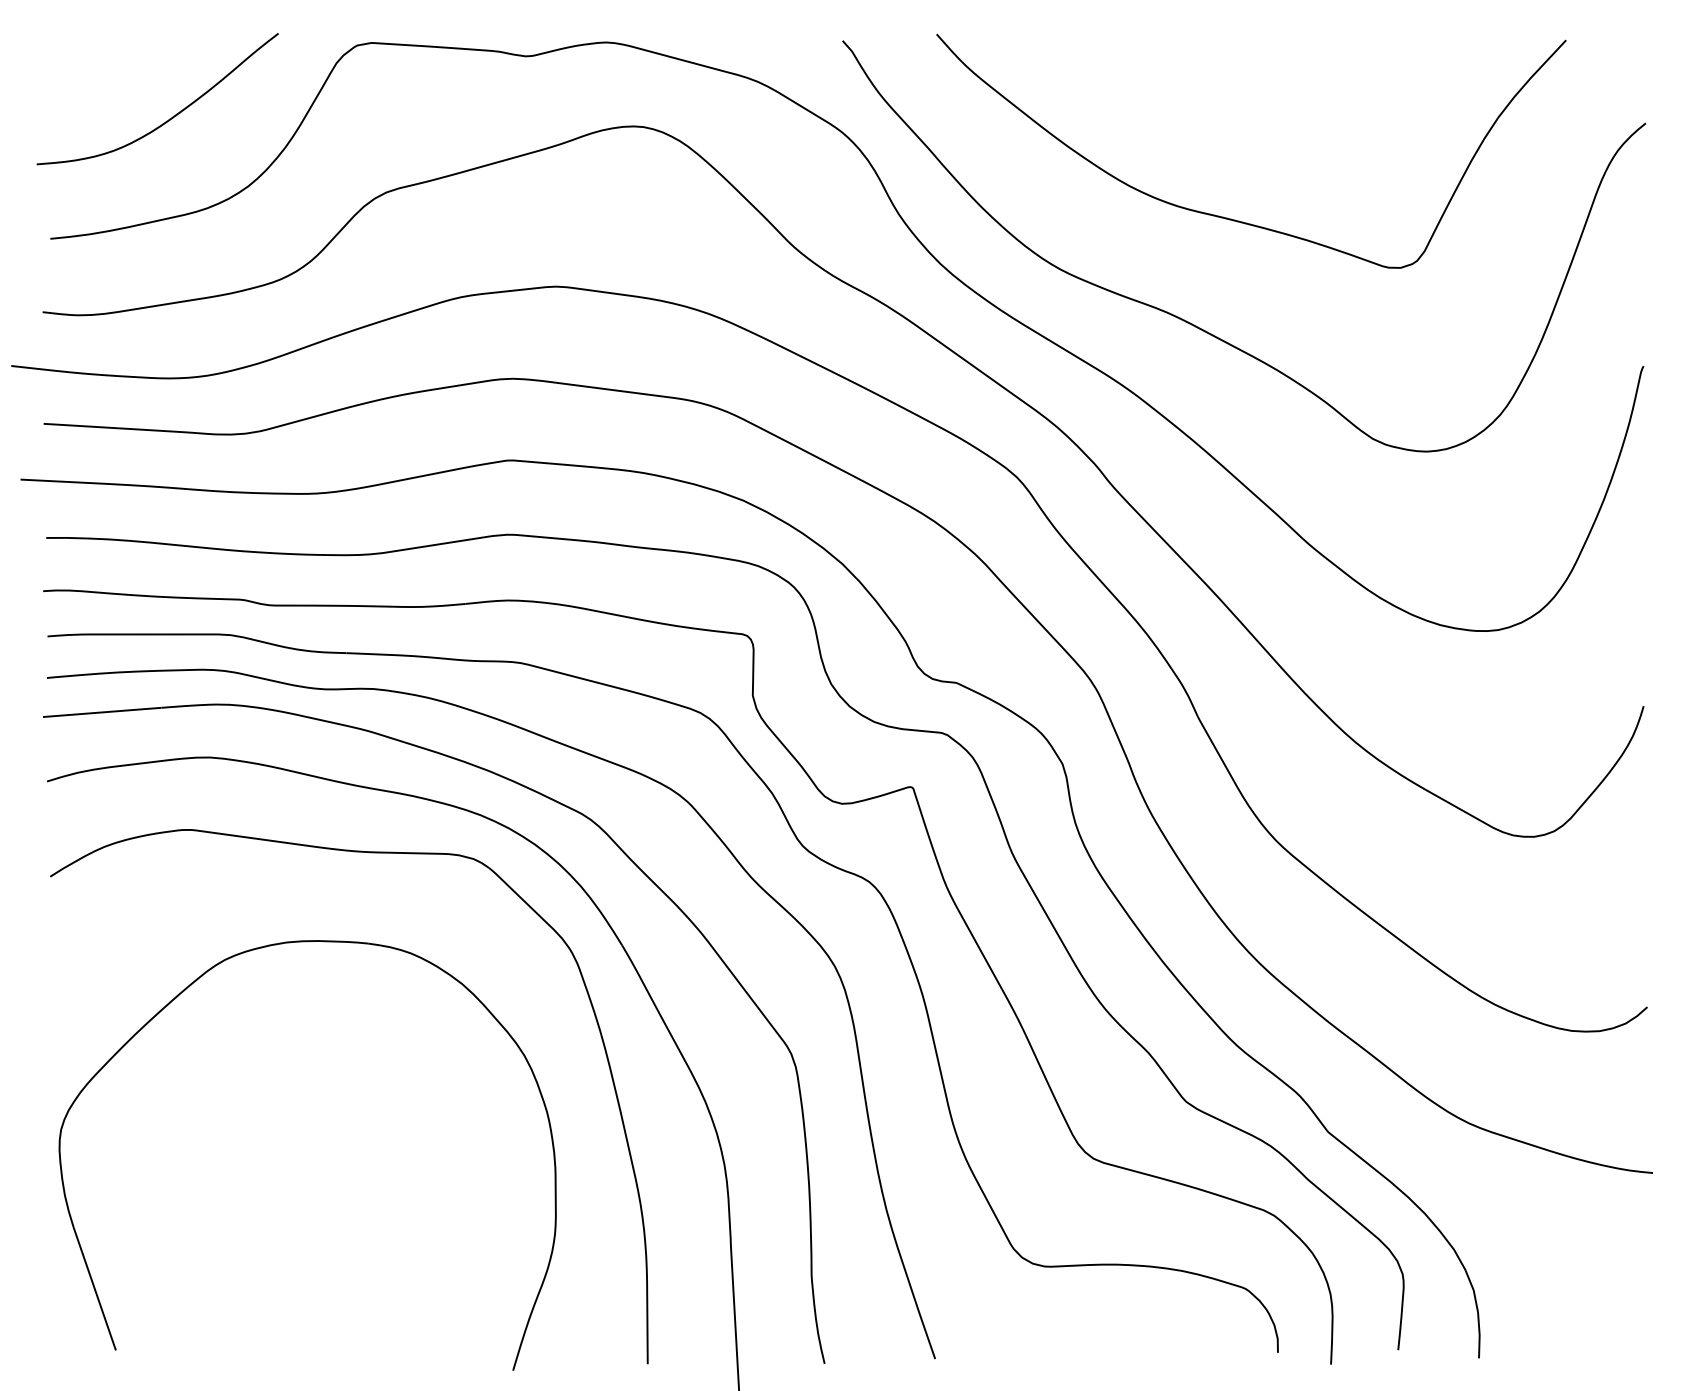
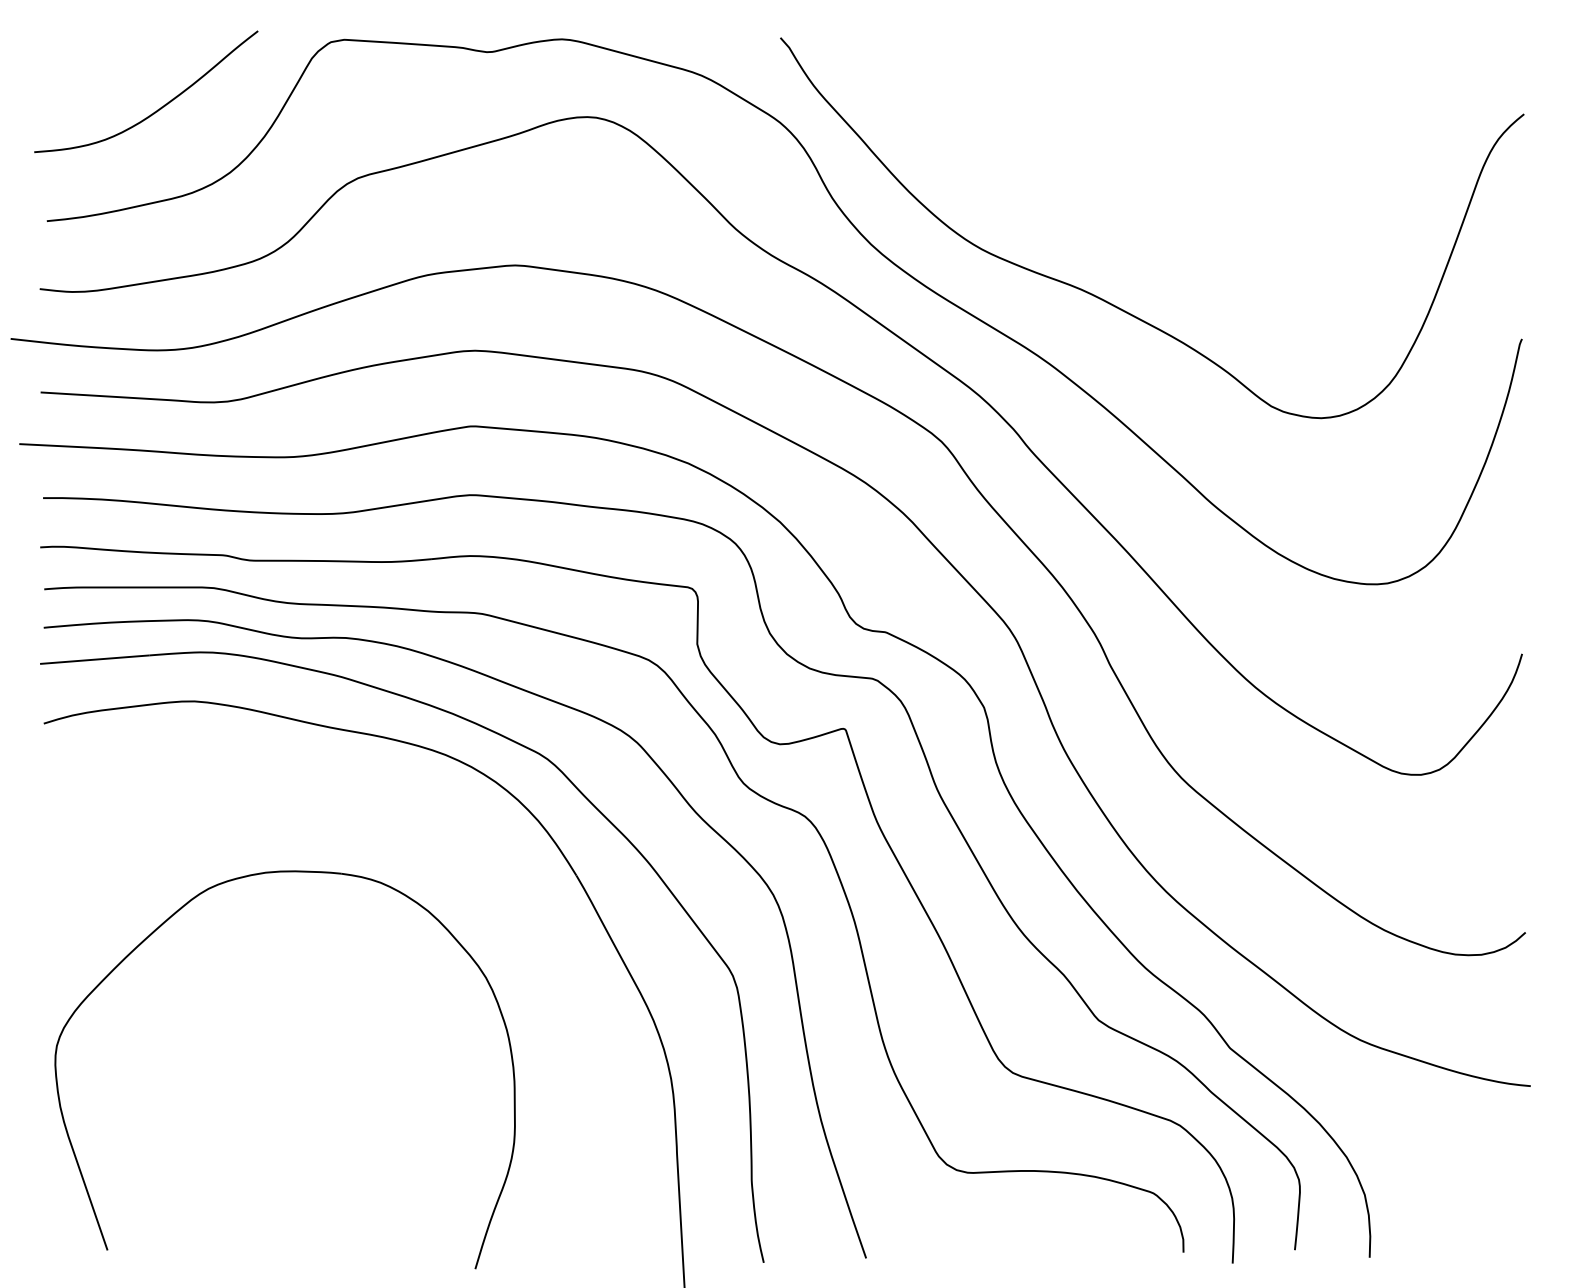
curve: (1232, 218) -> (1141, 202), removed
part: (354, 852) -> (328, 789), removed

